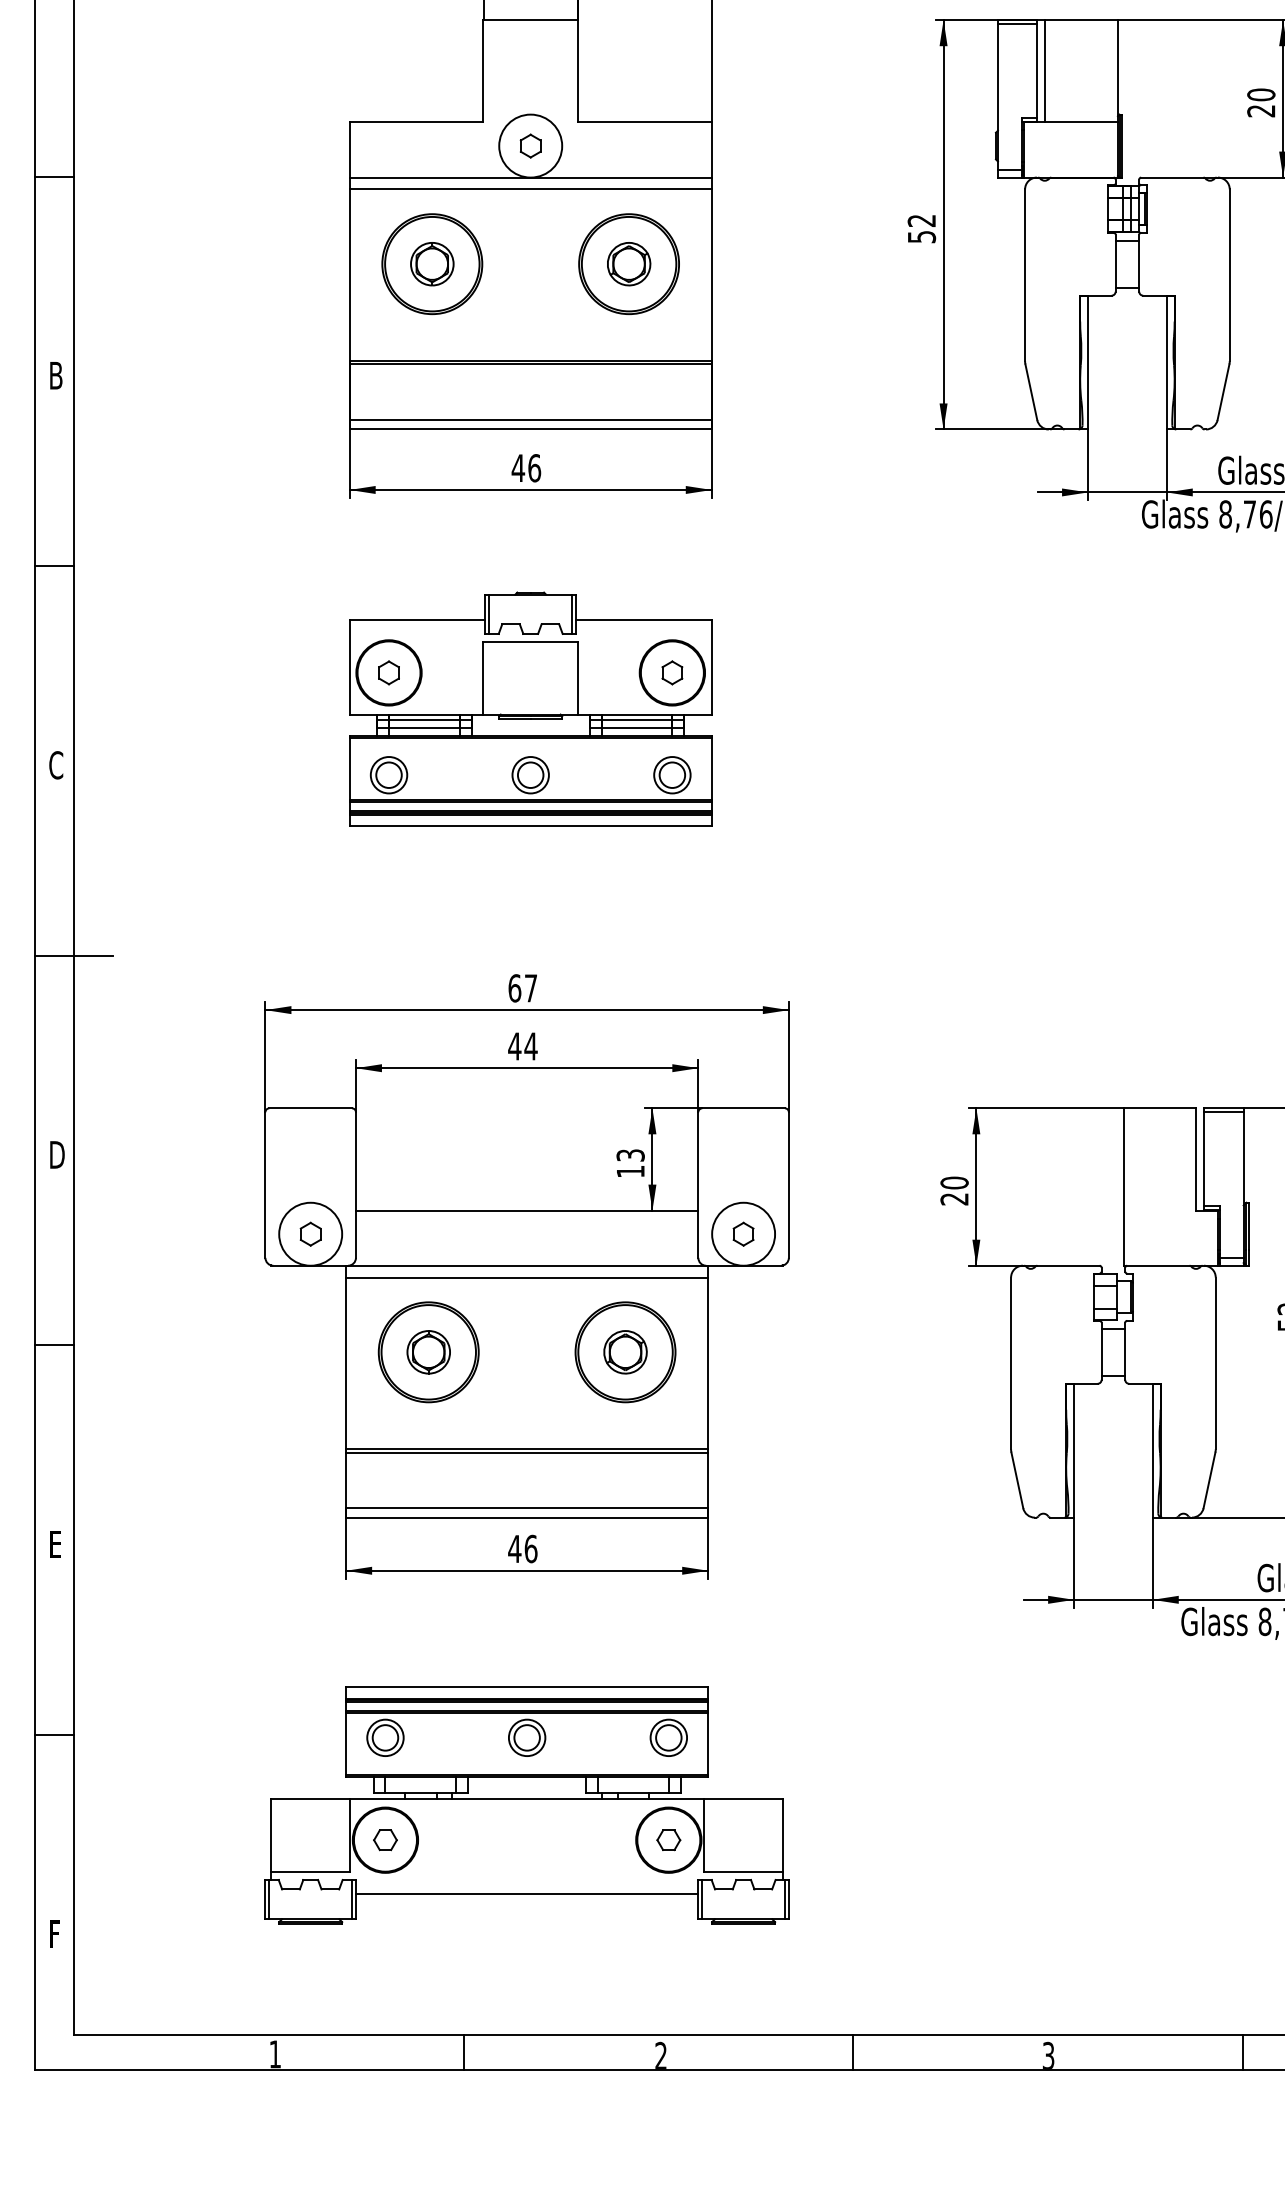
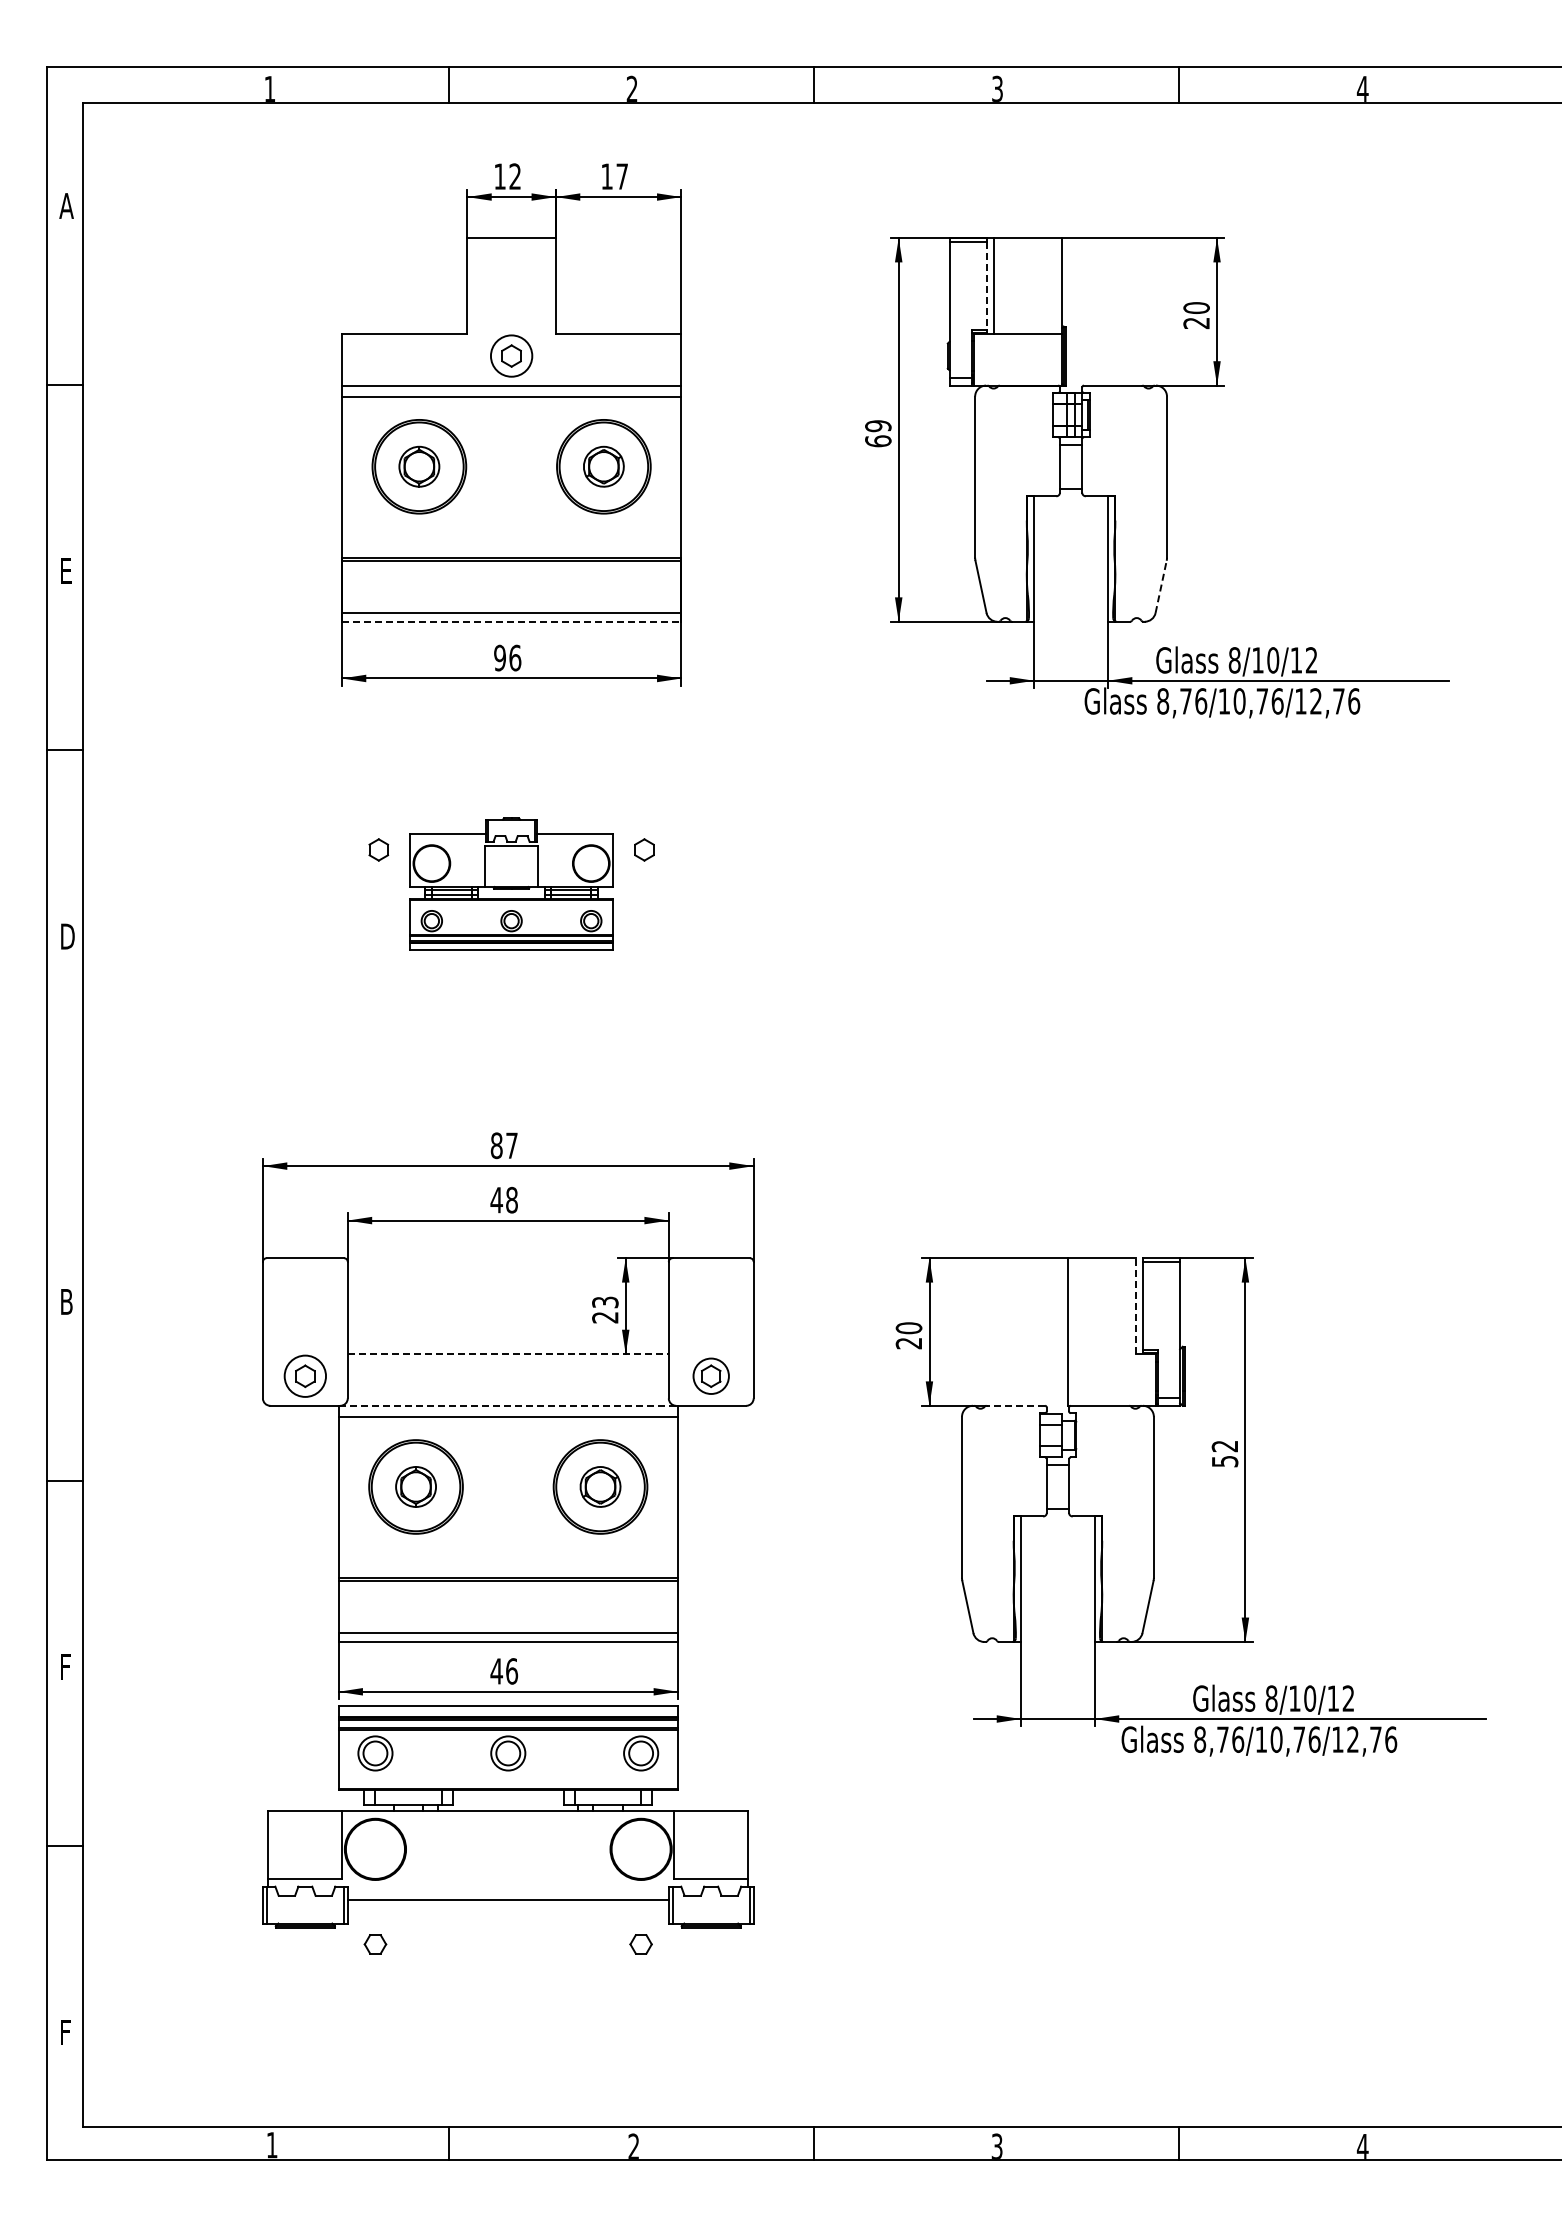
line: (1037, 70) -> (986, 285), solid -> dashed
circle: (530, 145) -> (511, 355), size x0.7
text: (922, 228) -> (878, 433), 52 -> 69
text: (55, 375) -> (66, 571), B -> E
line: (1223, 391) -> (1161, 586), solid -> dashed
line: (530, 429) -> (511, 621), solid -> dashed
text: (517, 467) -> (499, 657), 46 -> 96
part: (530, 708) -> (511, 883), size x0.6
text: (57, 765) -> (67, 936), C -> D
line: (72, 956) -> (82, 1115), removed
text: (514, 988) -> (496, 1145), 67 -> 87
text: (530, 1045) -> (511, 1199), 44 -> 48
text: (58, 1154) -> (68, 1301), D -> B
line: (1196, 1159) -> (1135, 1306), solid -> dashed
text: (630, 1171) -> (605, 1317), 13 -> 23
line: (527, 1211) -> (508, 1354), solid -> dashed
circle: (309, 1233) -> (304, 1375), size x0.7
circle: (742, 1233) -> (710, 1375), size x0.6
line: (527, 1265) -> (508, 1405), solid -> dashed
line: (1068, 1265) -> (1015, 1405), solid -> dashed
text: (57, 1550) -> (67, 1672), E -> F
part: (527, 1805) -> (508, 1816), moved

